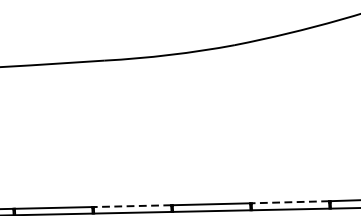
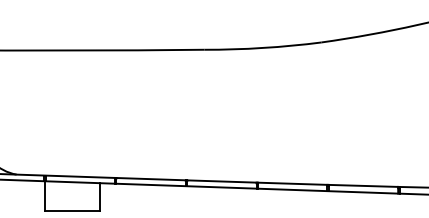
line: (290, 201) -> (363, 185), dashed -> solid
line: (132, 206) -> (221, 181), dashed -> solid

